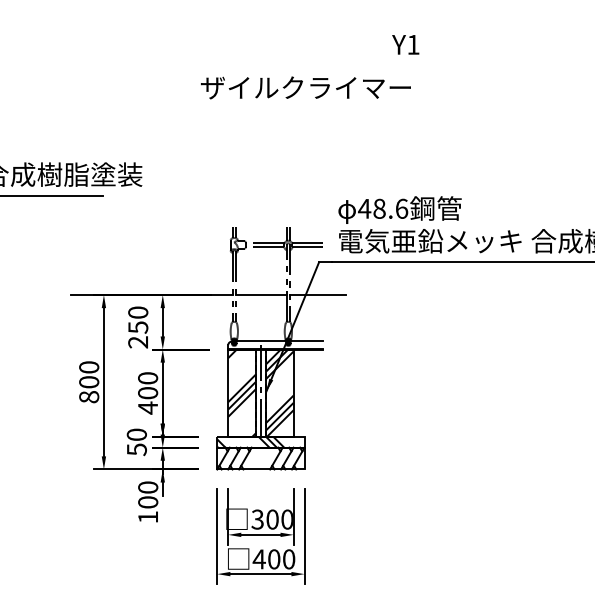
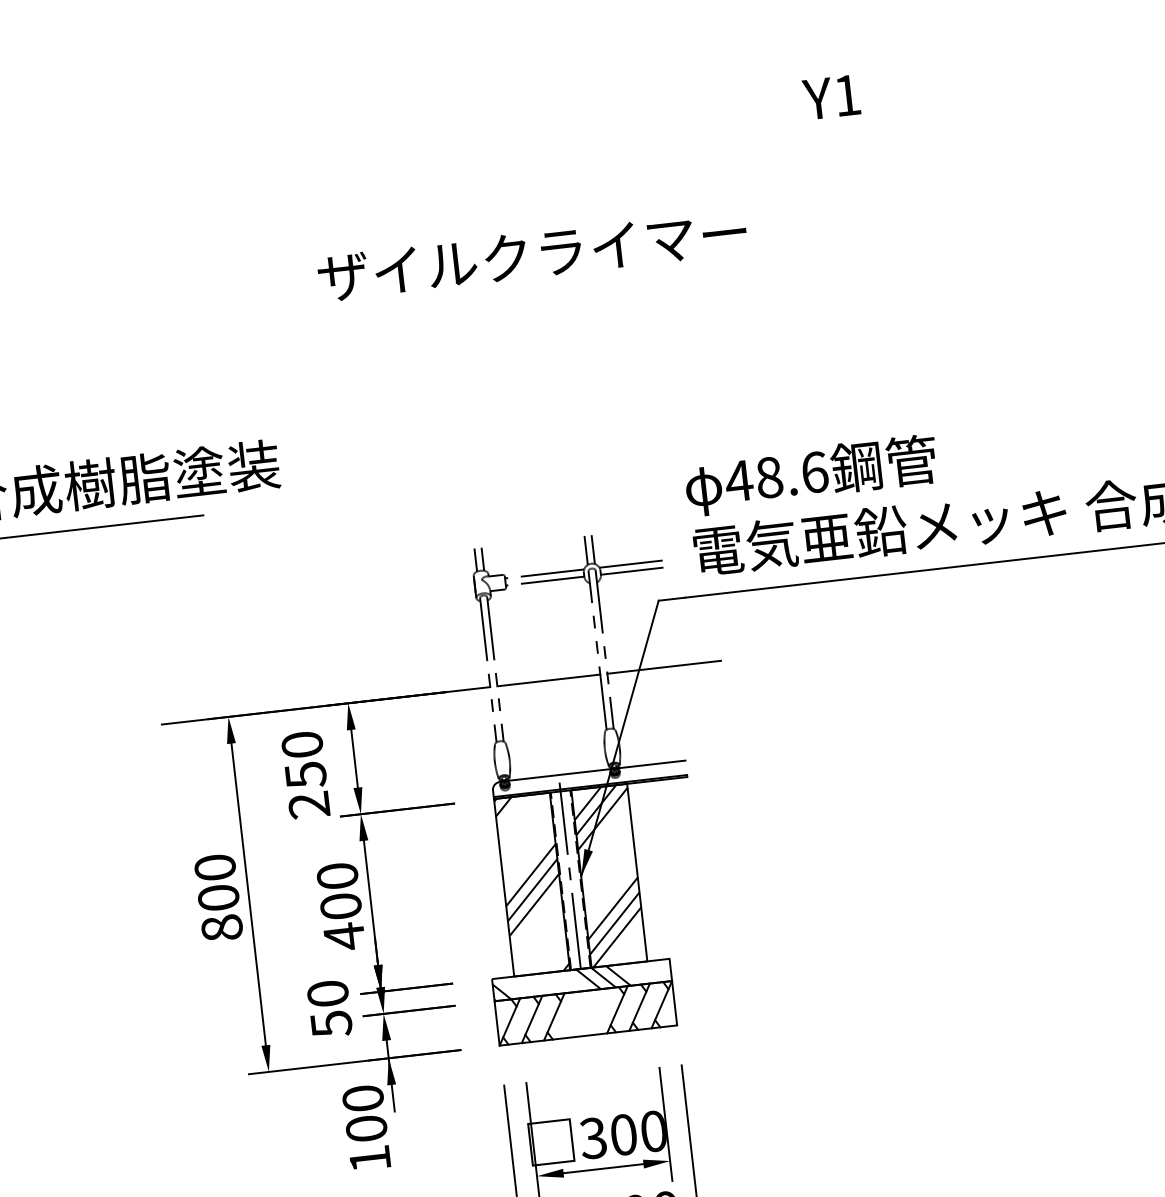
text: (405, 44) -> (831, 96), moved
text: (305, 87) -> (531, 254), moved

